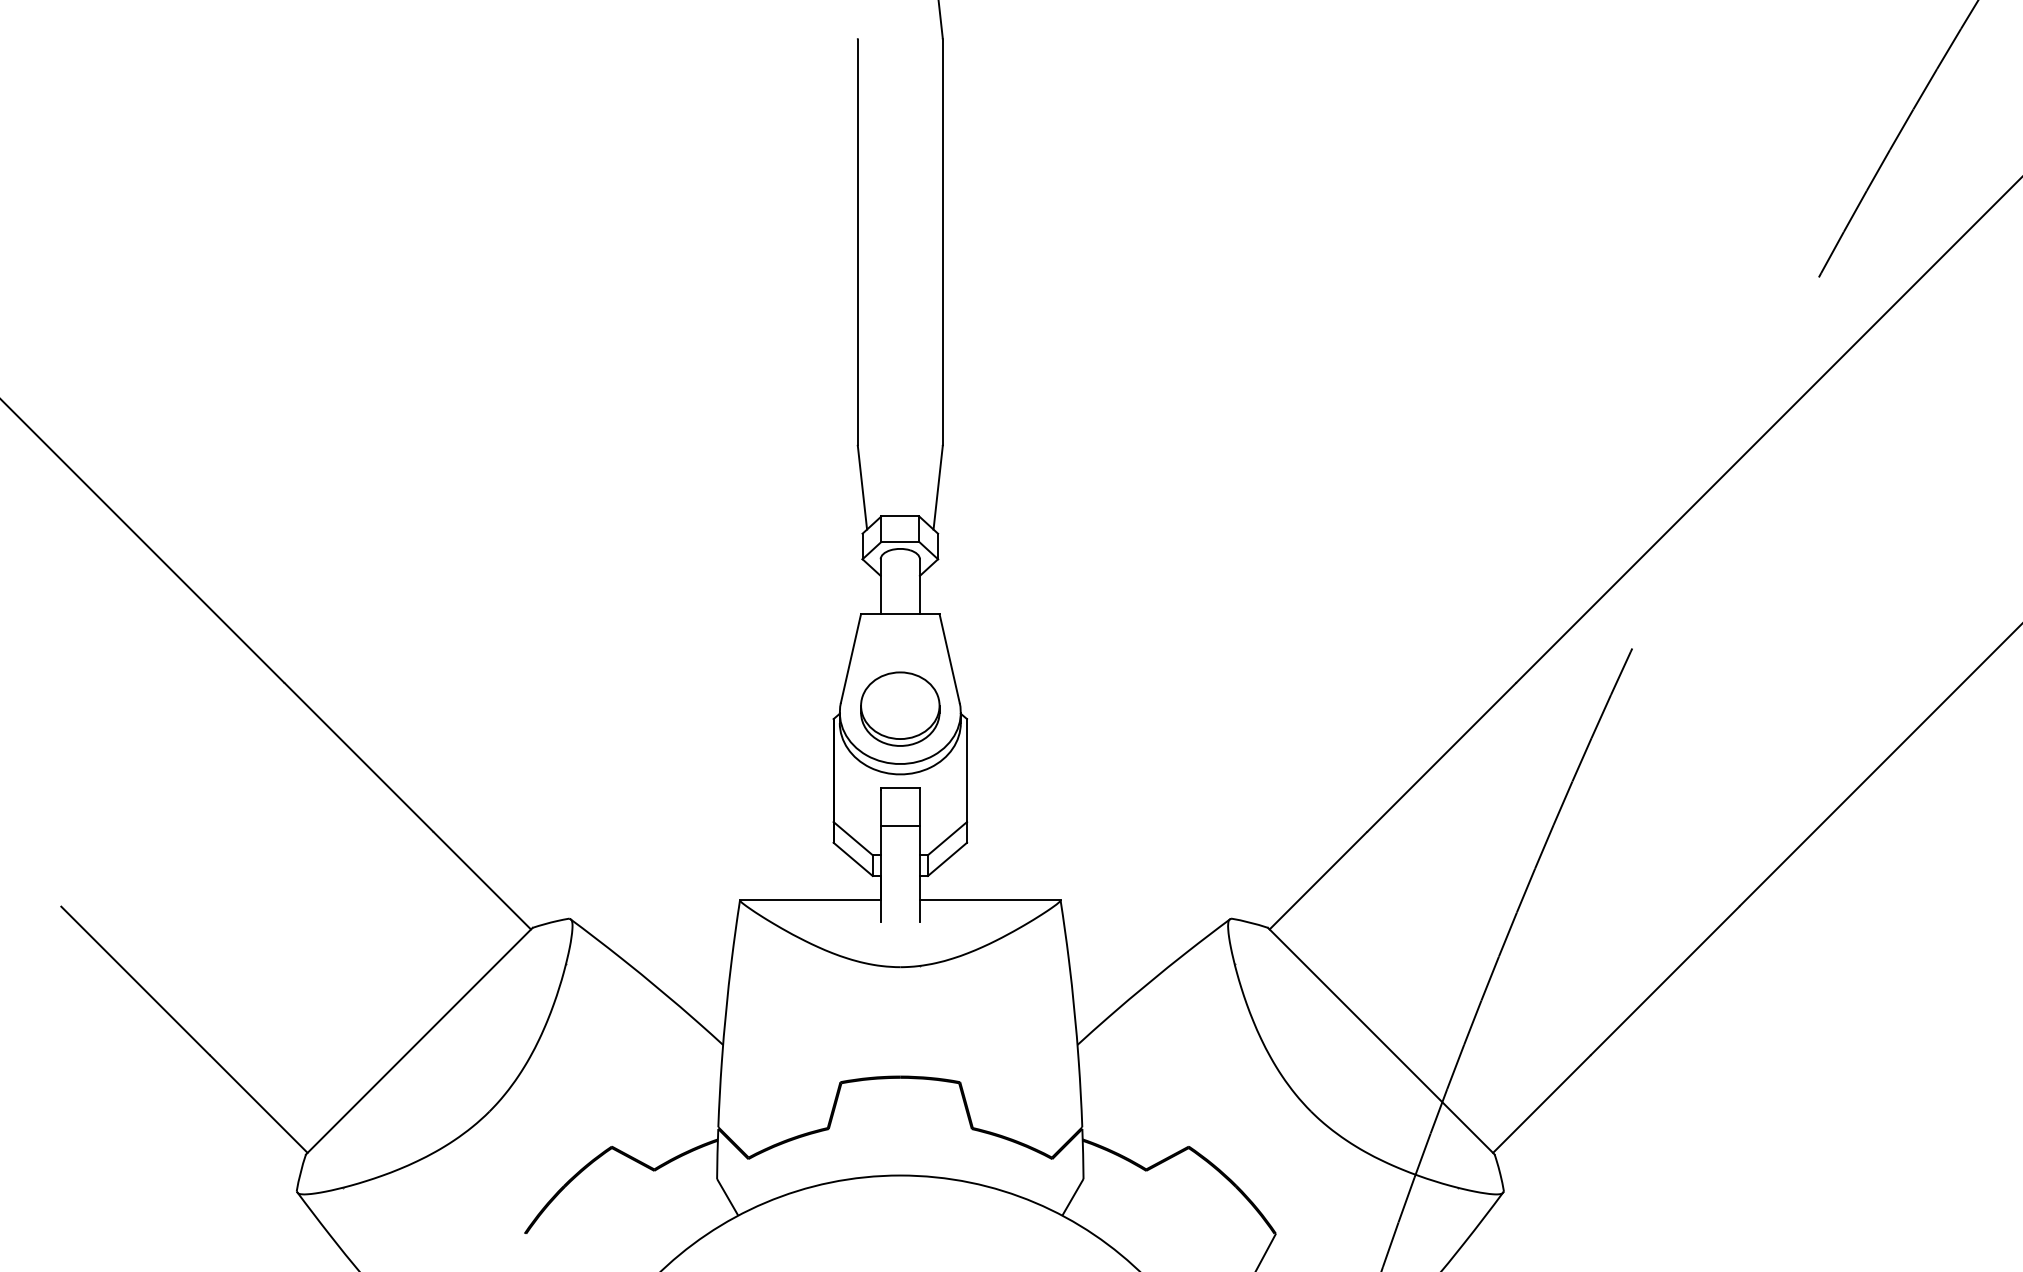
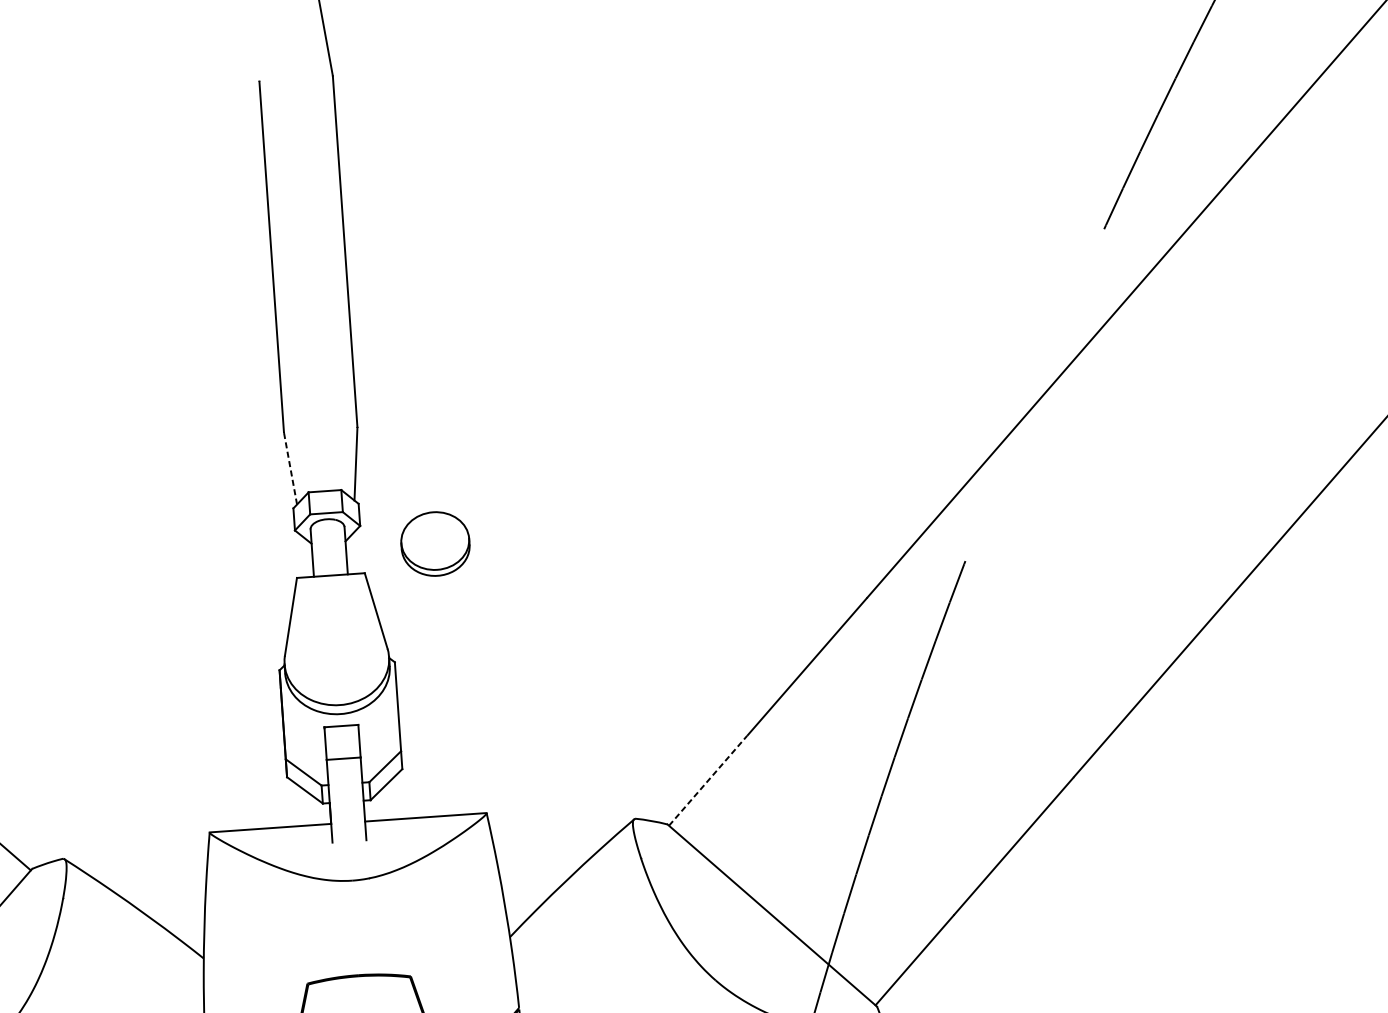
line: (862, 487) -> (290, 468), solid -> dashed
part: (900, 708) -> (435, 543), moved
line: (1318, 880) -> (708, 780), solid -> dashed

